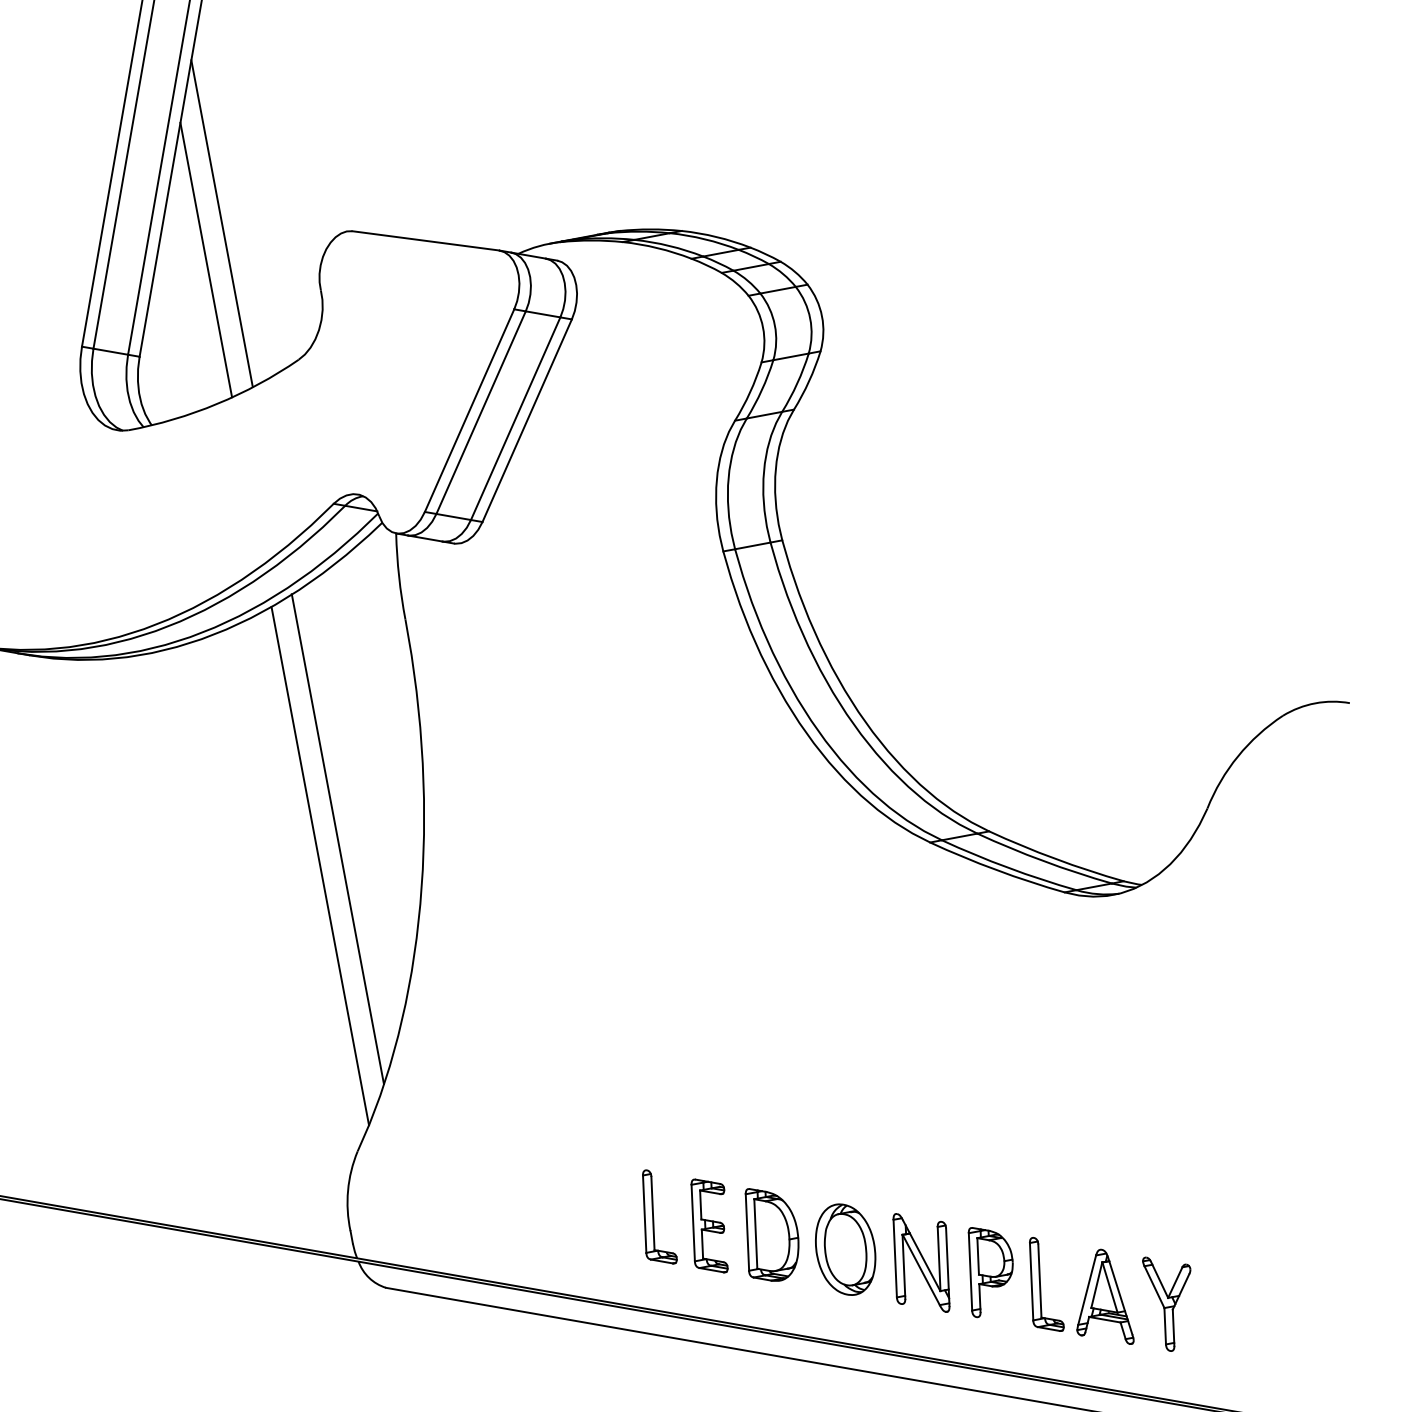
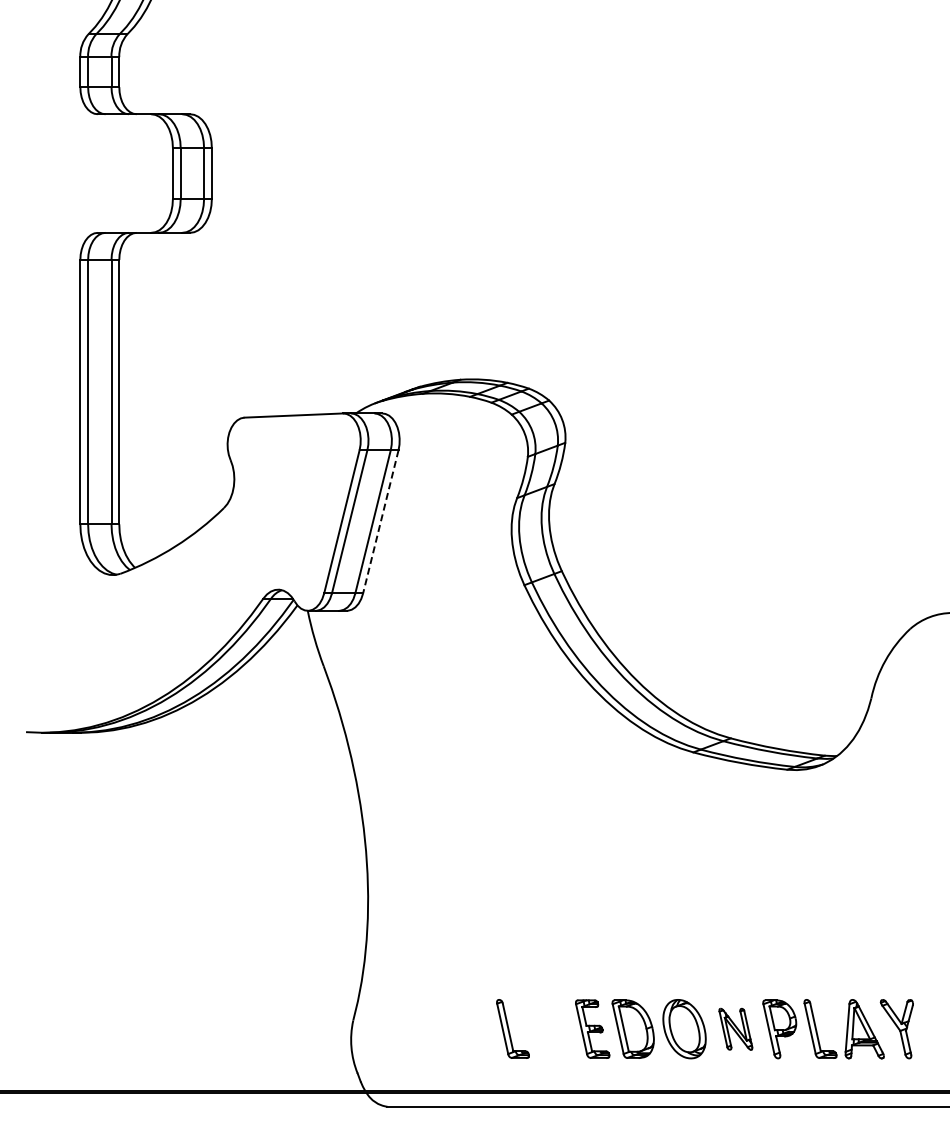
line: (221, 221) -> (157, 426), removed
line: (205, 260) -> (151, 453), removed
line: (526, 420) -> (380, 521), solid -> dashed
line: (337, 838) -> (304, 817), removed
line: (319, 865) -> (295, 837), removed
part: (659, 1216) -> (512, 1028), moved
part: (920, 1263) -> (735, 1029), size x0.7

